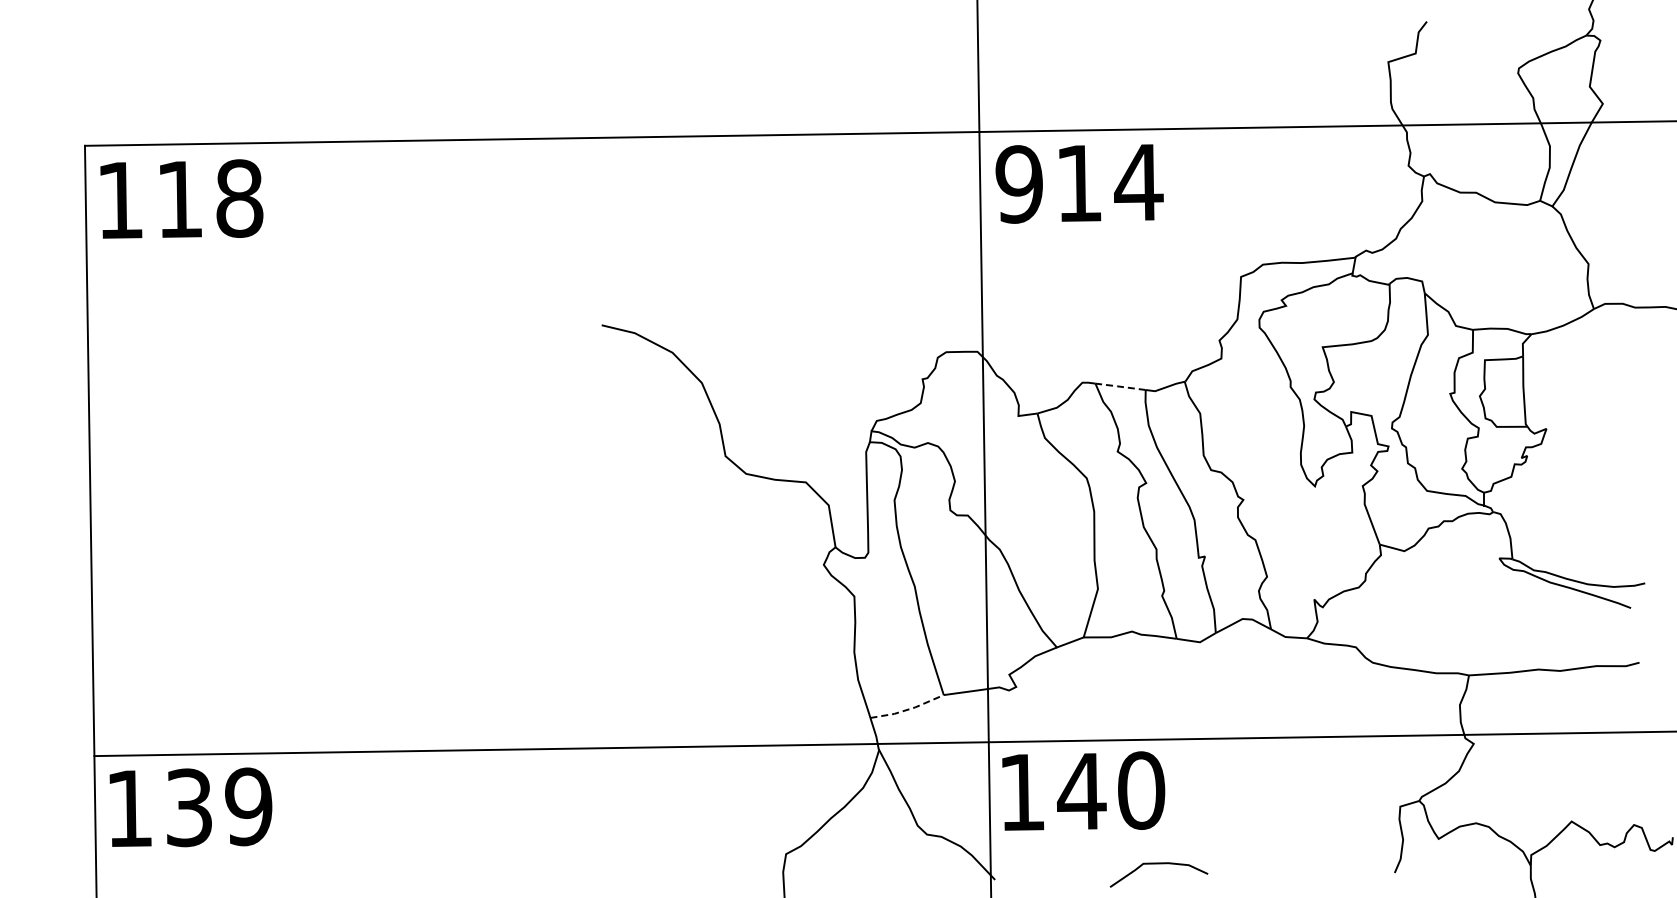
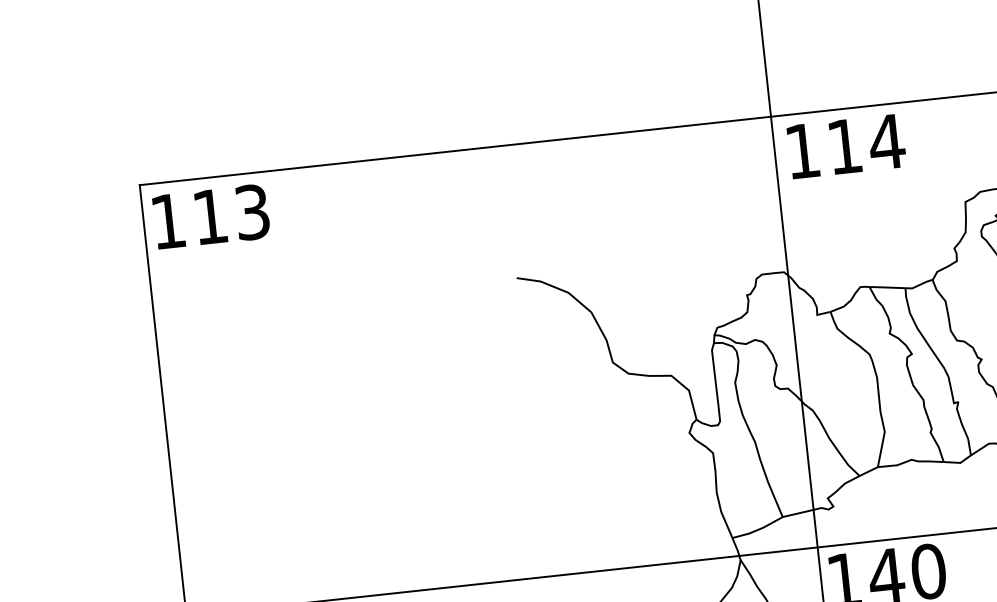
text: (1018, 184) -> (802, 151), 914 -> 114
text: (239, 198) -> (252, 212), 118 -> 113
line: (1119, 386) -> (886, 287), dashed -> solid
line: (908, 709) -> (758, 529), dashed -> solid

